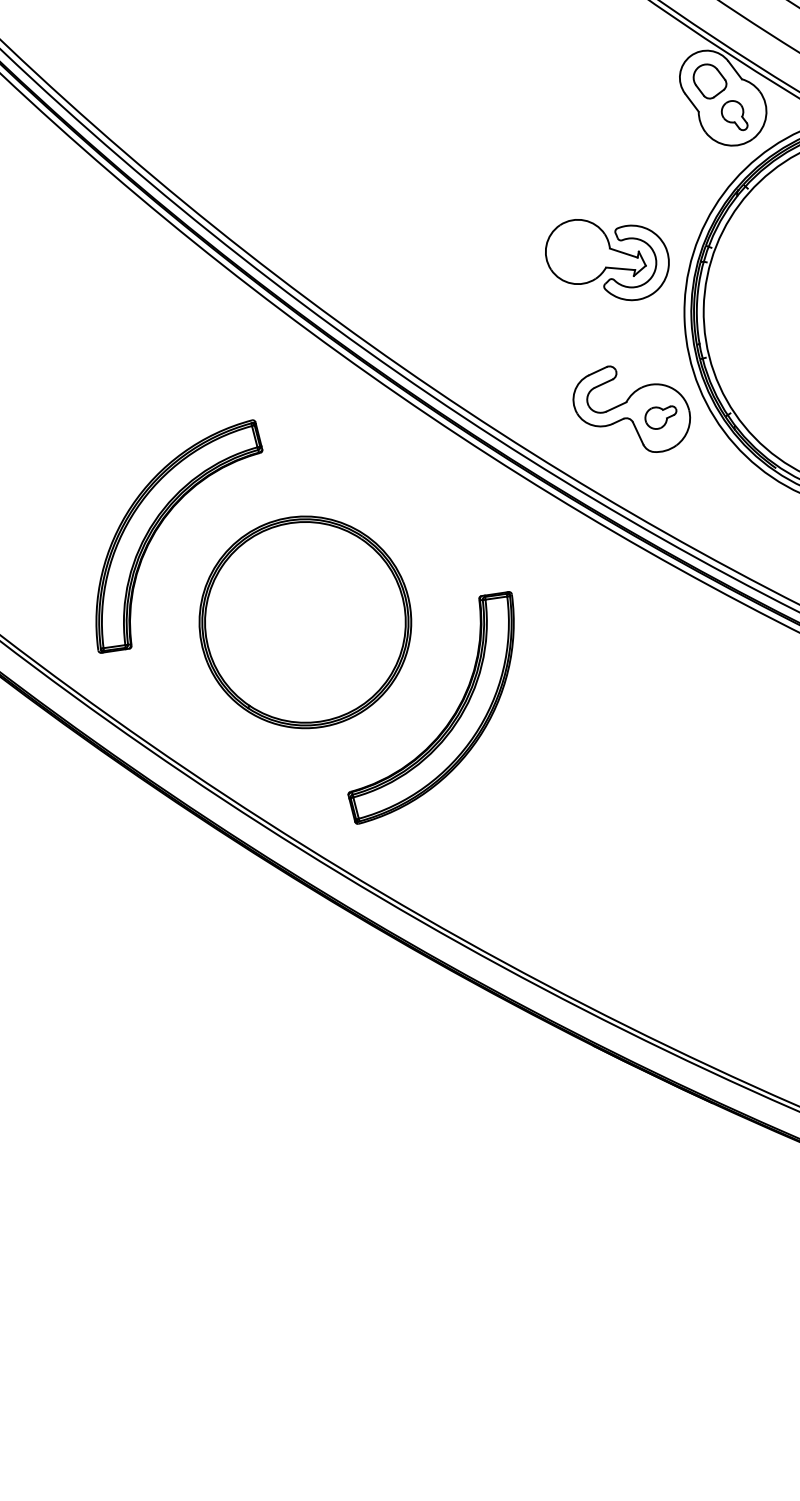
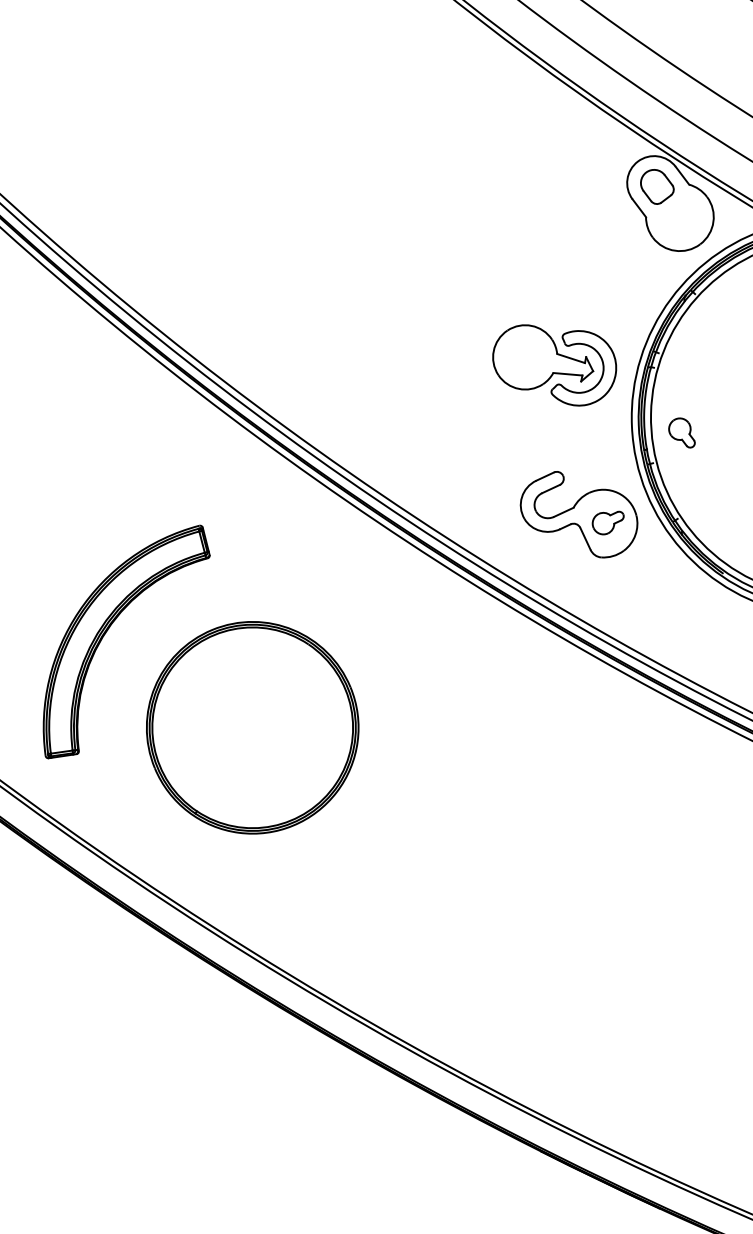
part: (734, 115) -> (681, 432), moved
part: (448, 721) -> (395, 826), removed

